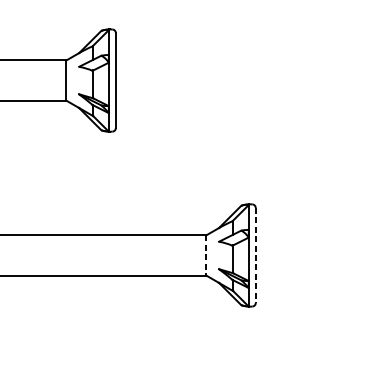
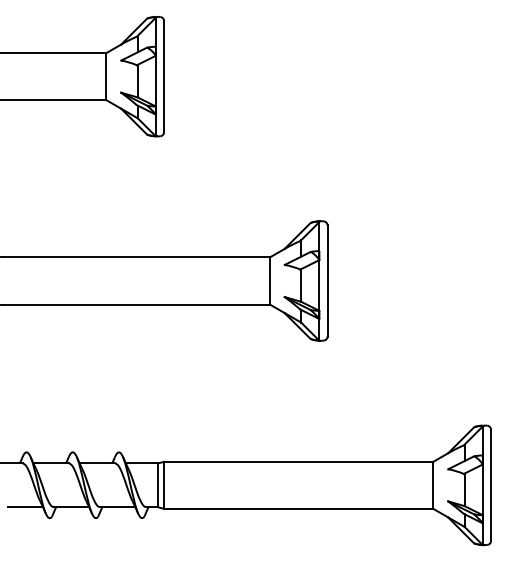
line: (206, 255) -> (269, 281), dashed -> solid
line: (255, 255) -> (327, 280), dashed -> solid

